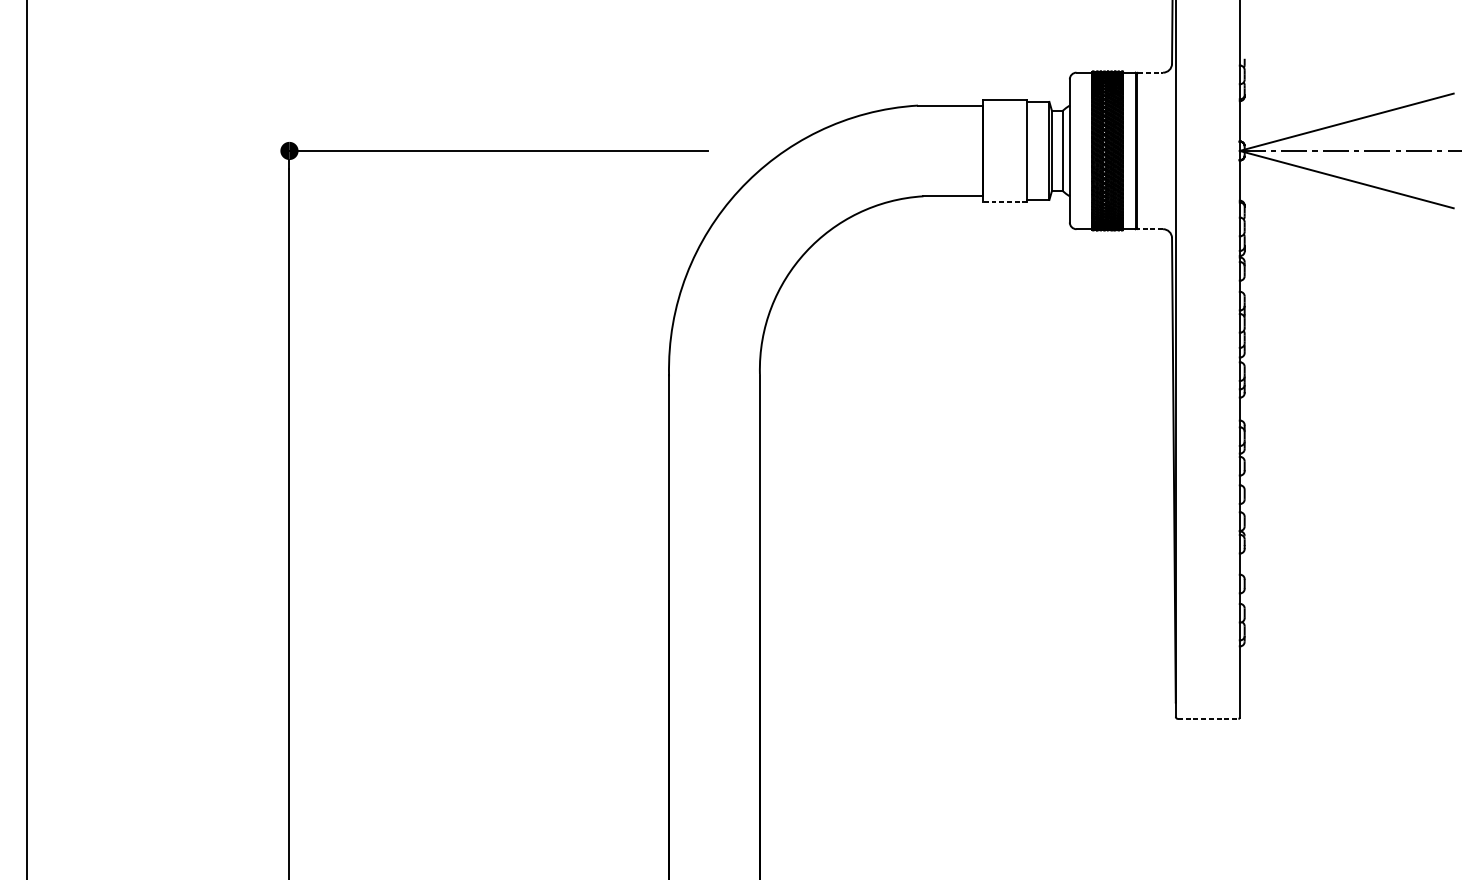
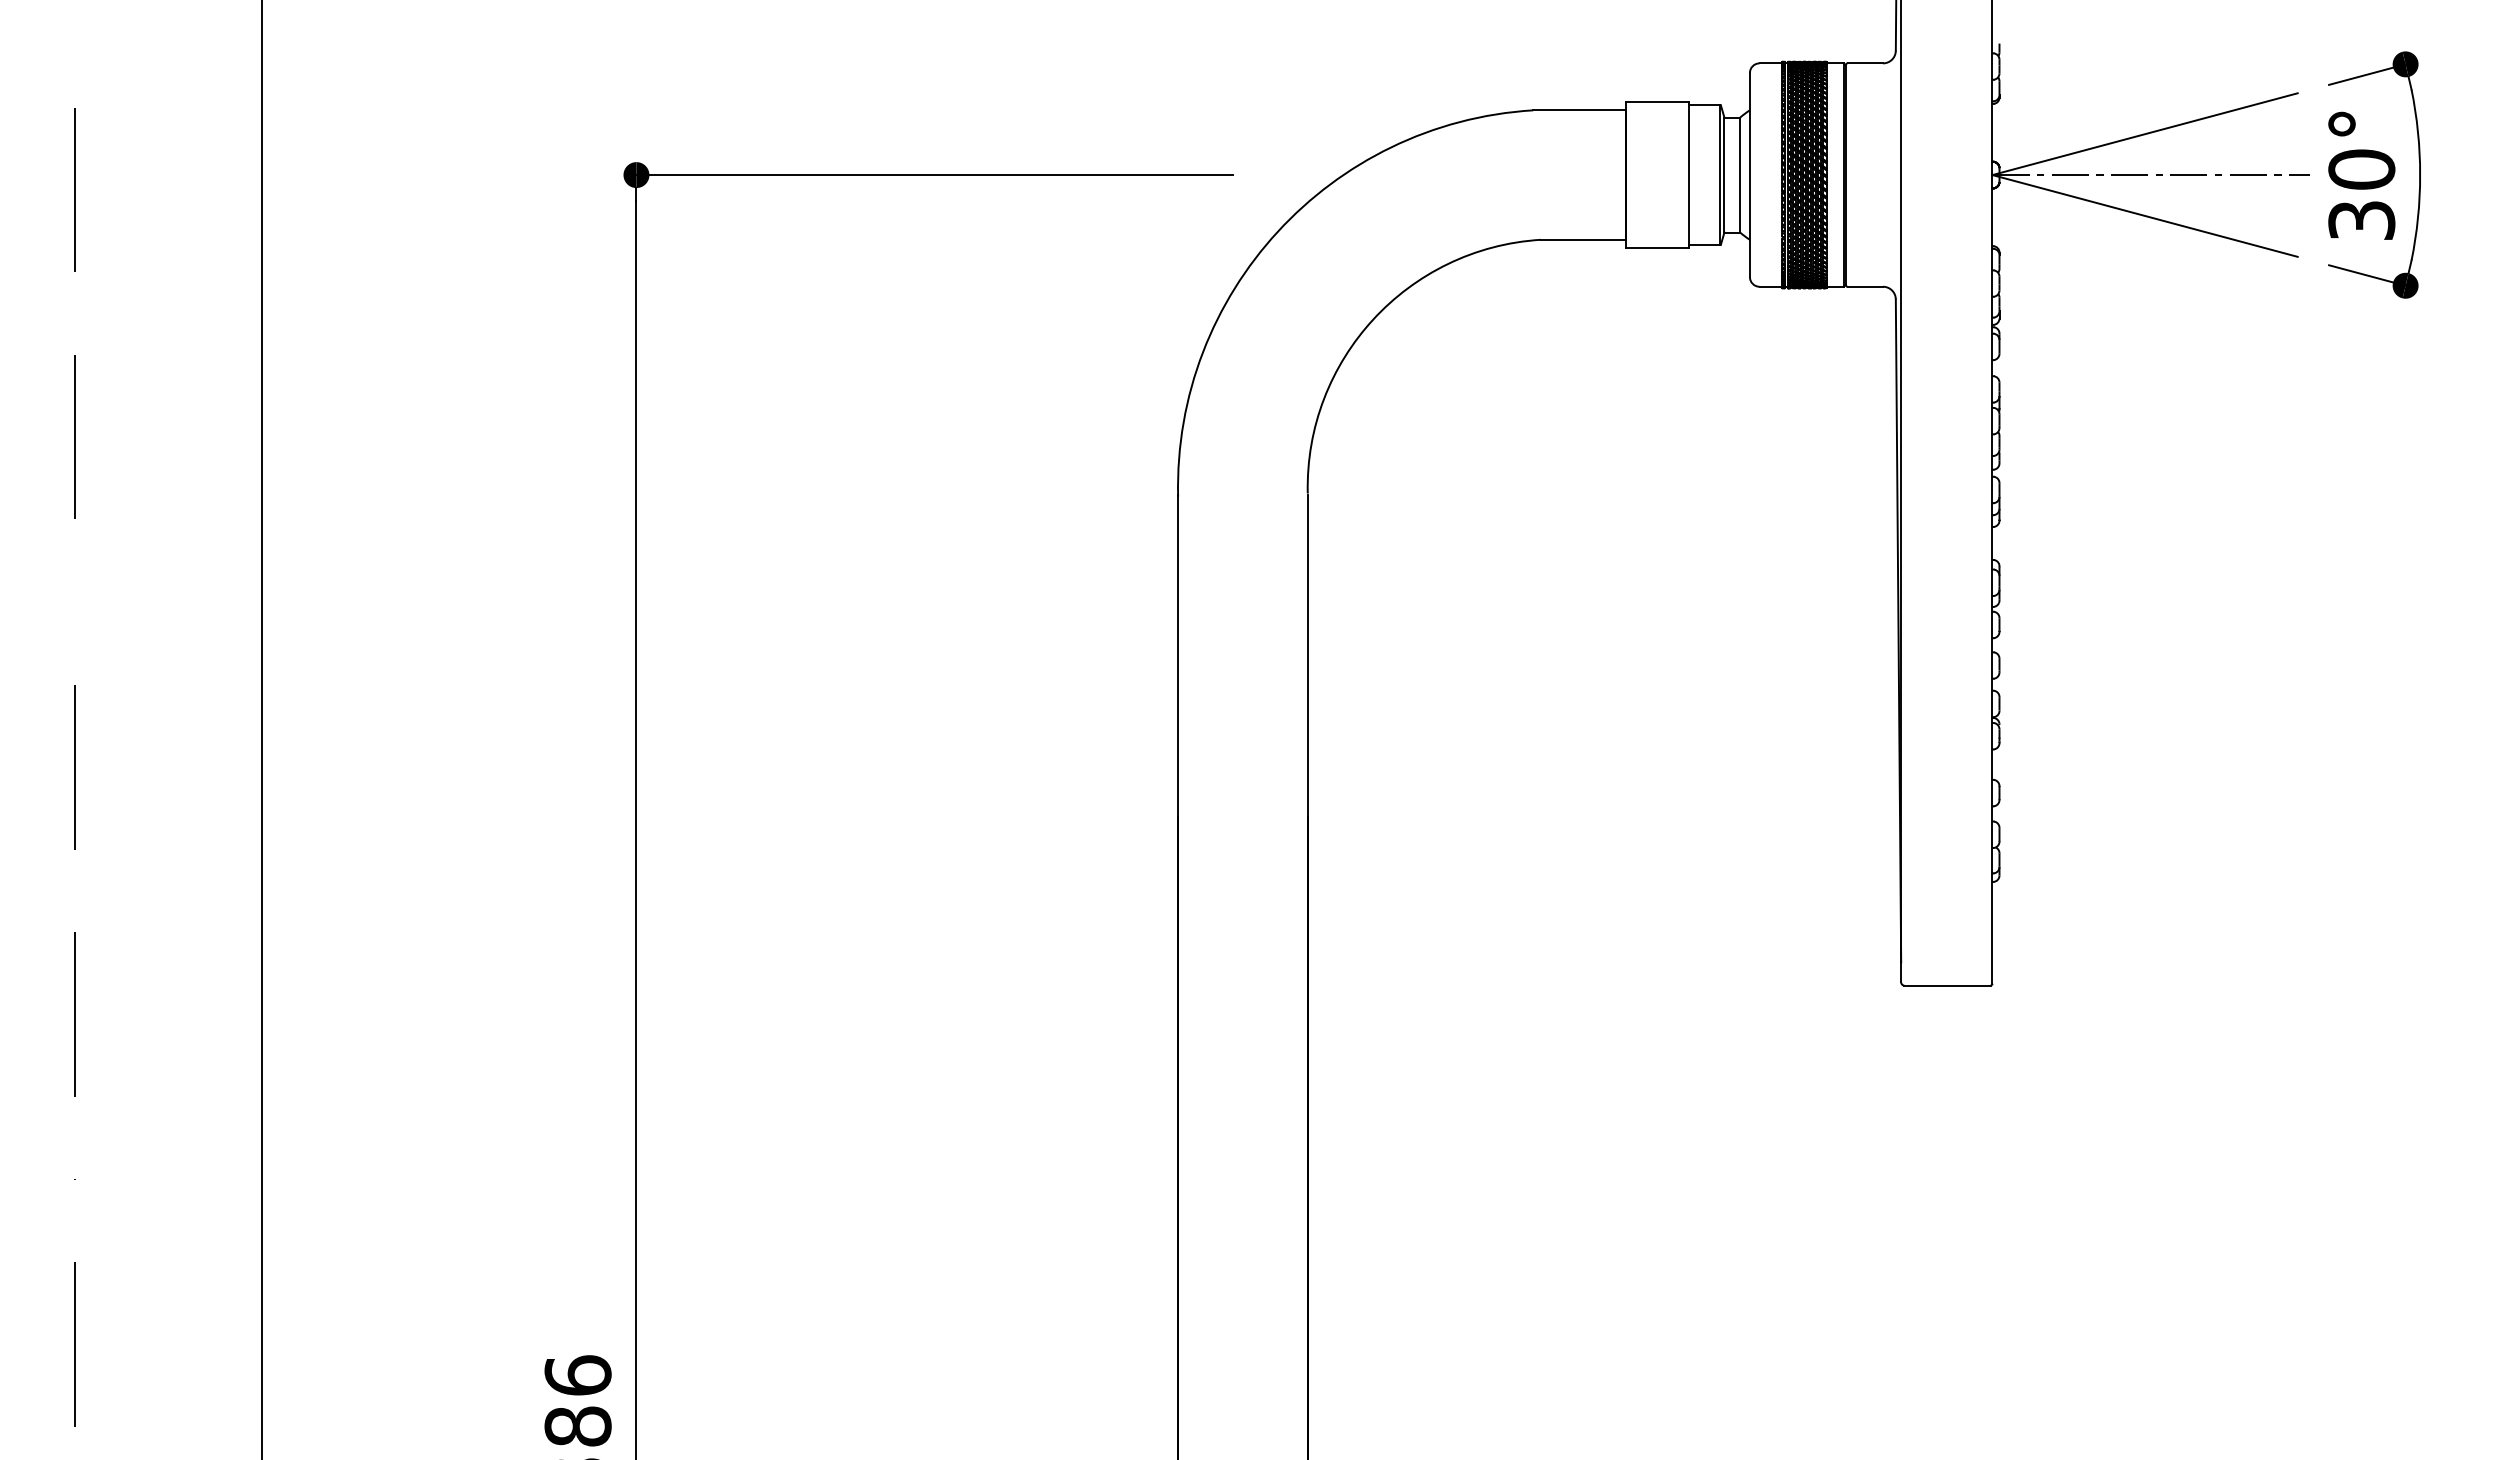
line: (1150, 72) -> (1865, 63), dashed -> solid
line: (1005, 202) -> (1657, 248), dashed -> solid
line: (1150, 229) -> (1865, 286), dashed -> solid
line: (1208, 718) -> (1947, 985), dashed -> solid

